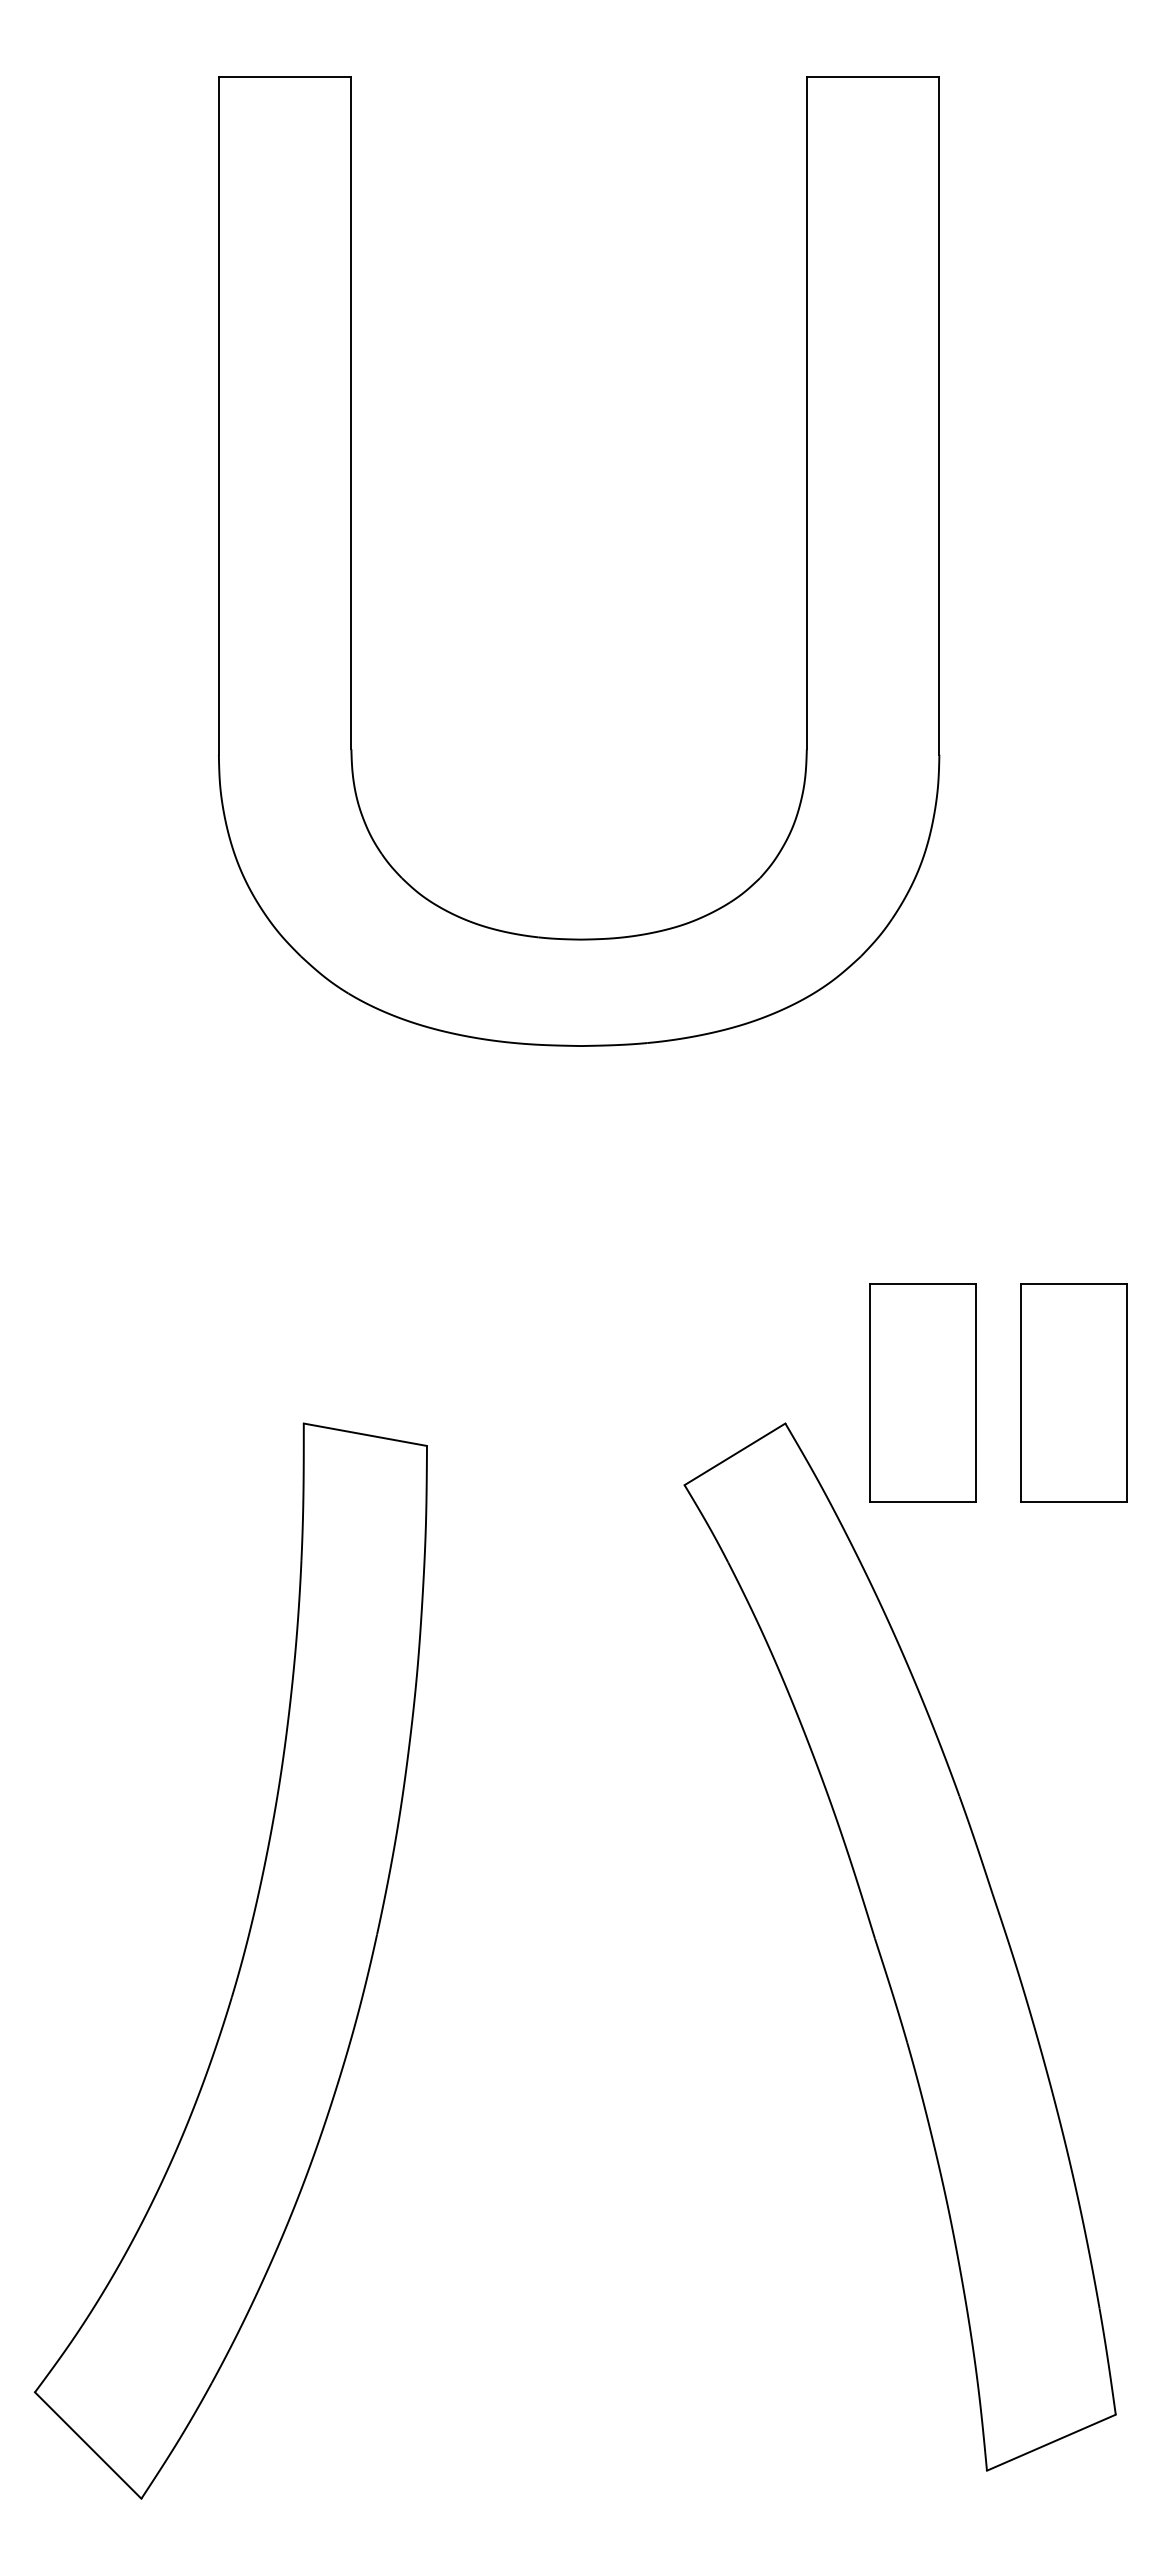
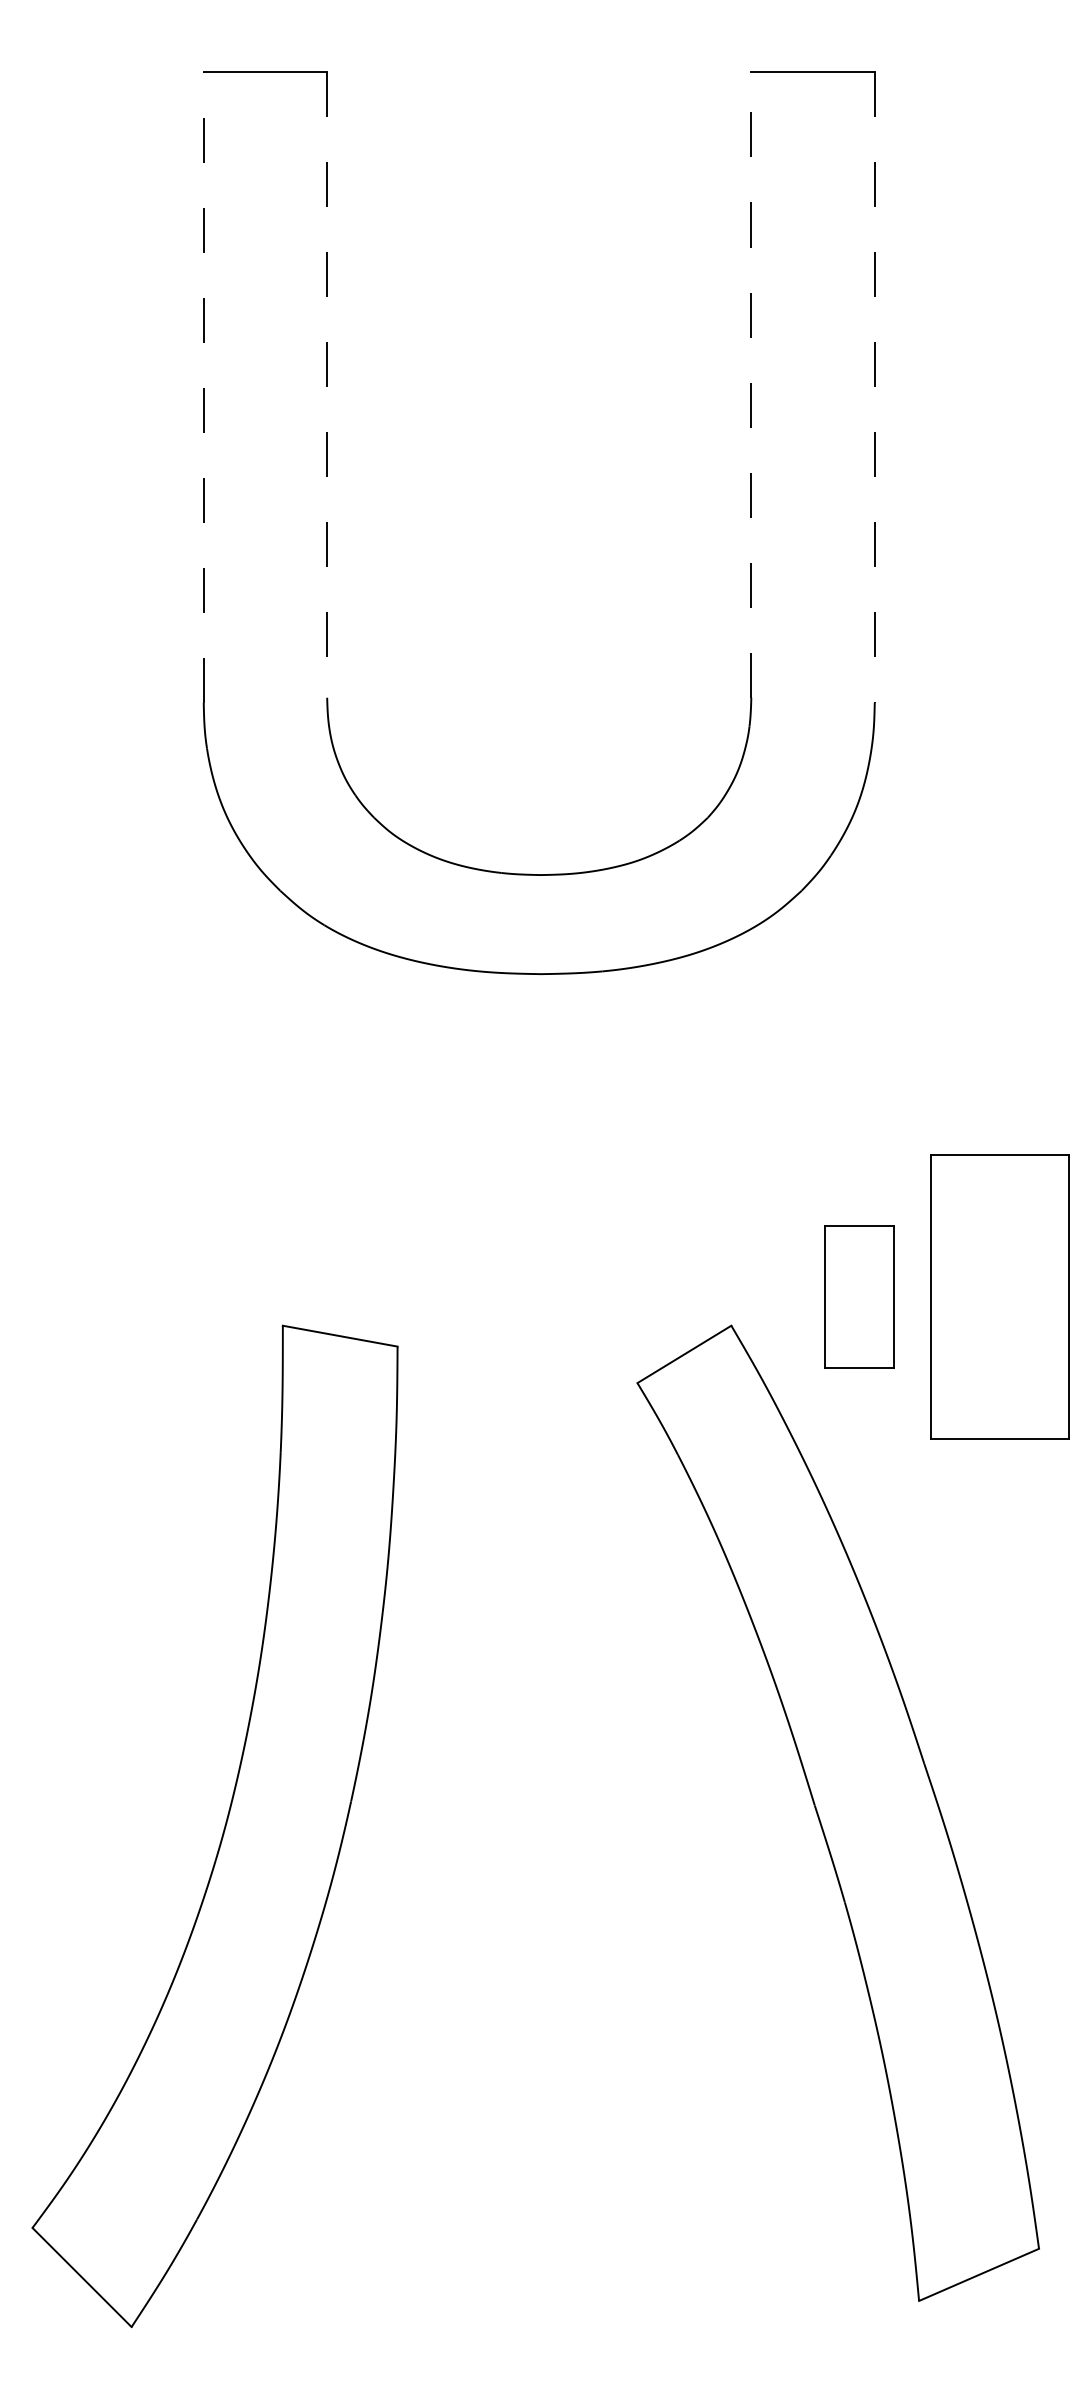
line: (351, 413) -> (327, 385), solid -> dashed
line: (806, 413) -> (751, 385), solid -> dashed
line: (218, 416) -> (203, 387), solid -> dashed
line: (939, 416) -> (874, 387), solid -> dashed
part: (922, 1392) -> (859, 1296), size x0.7
part: (1073, 1392) -> (999, 1296), size x1.4

